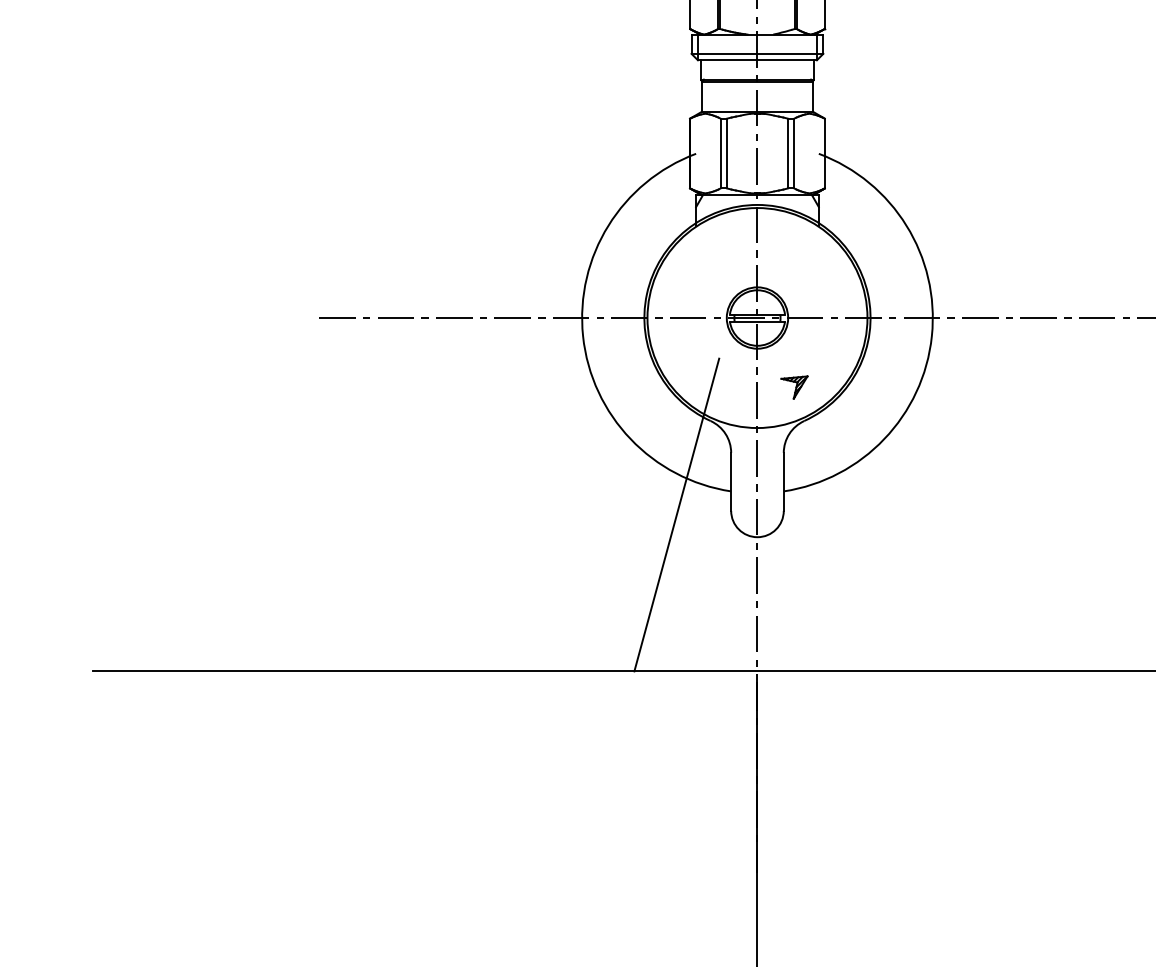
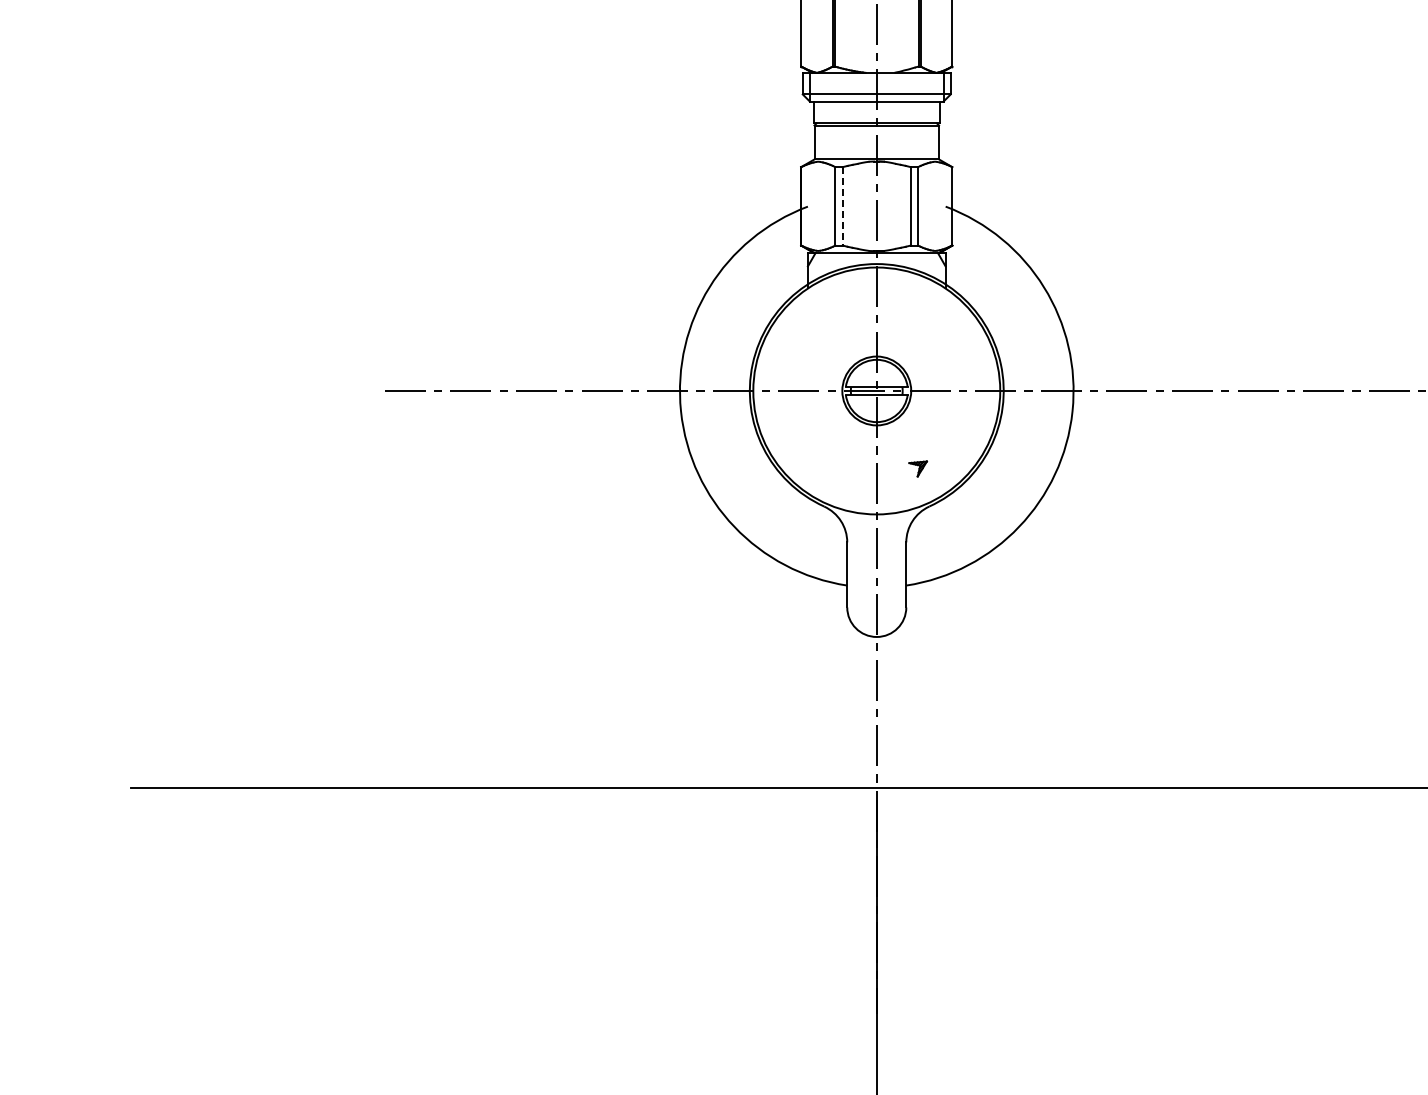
line: (726, 153) -> (842, 206), solid -> dashed
part: (793, 387) -> (917, 468), size x0.6
line: (676, 514) -> (785, 611), removed

